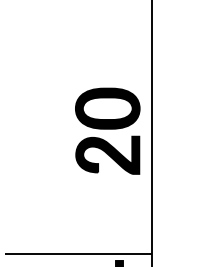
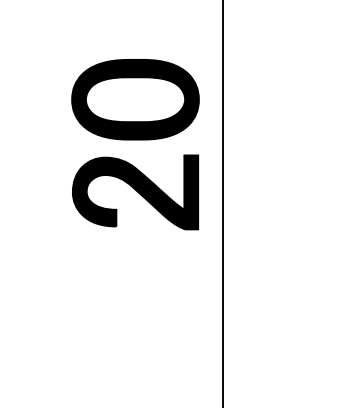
part: (107, 130) -> (134, 143), moved

